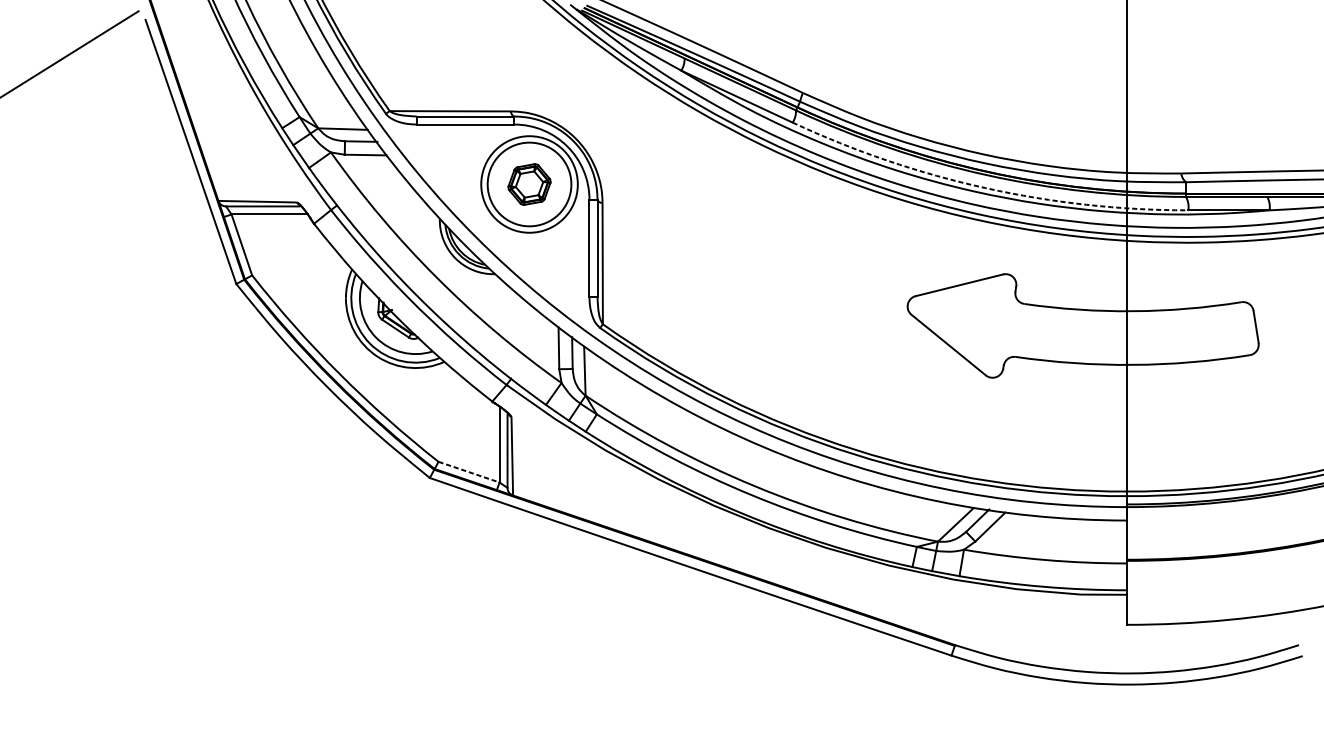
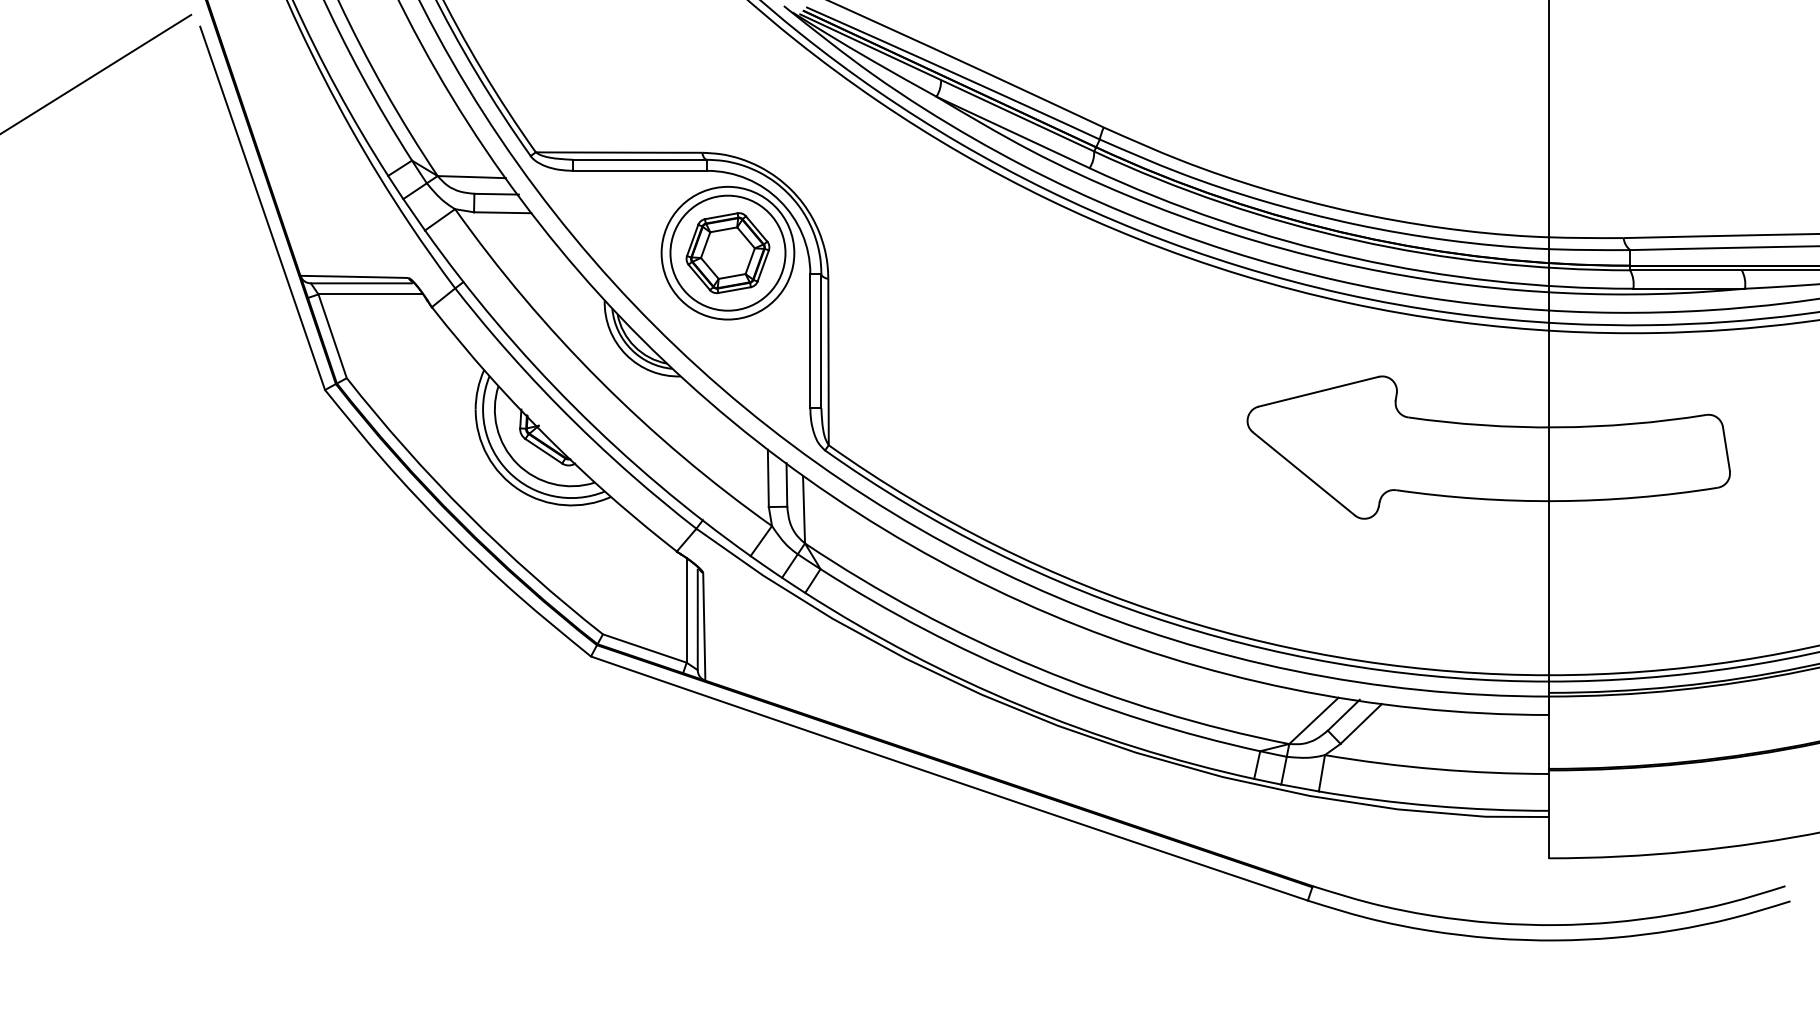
part: (529, 184) -> (727, 253), size x1.43
arc: (985, 188) -> (1354, 258), dashed -> solid
line: (469, 472) -> (645, 648), dashed -> solid

